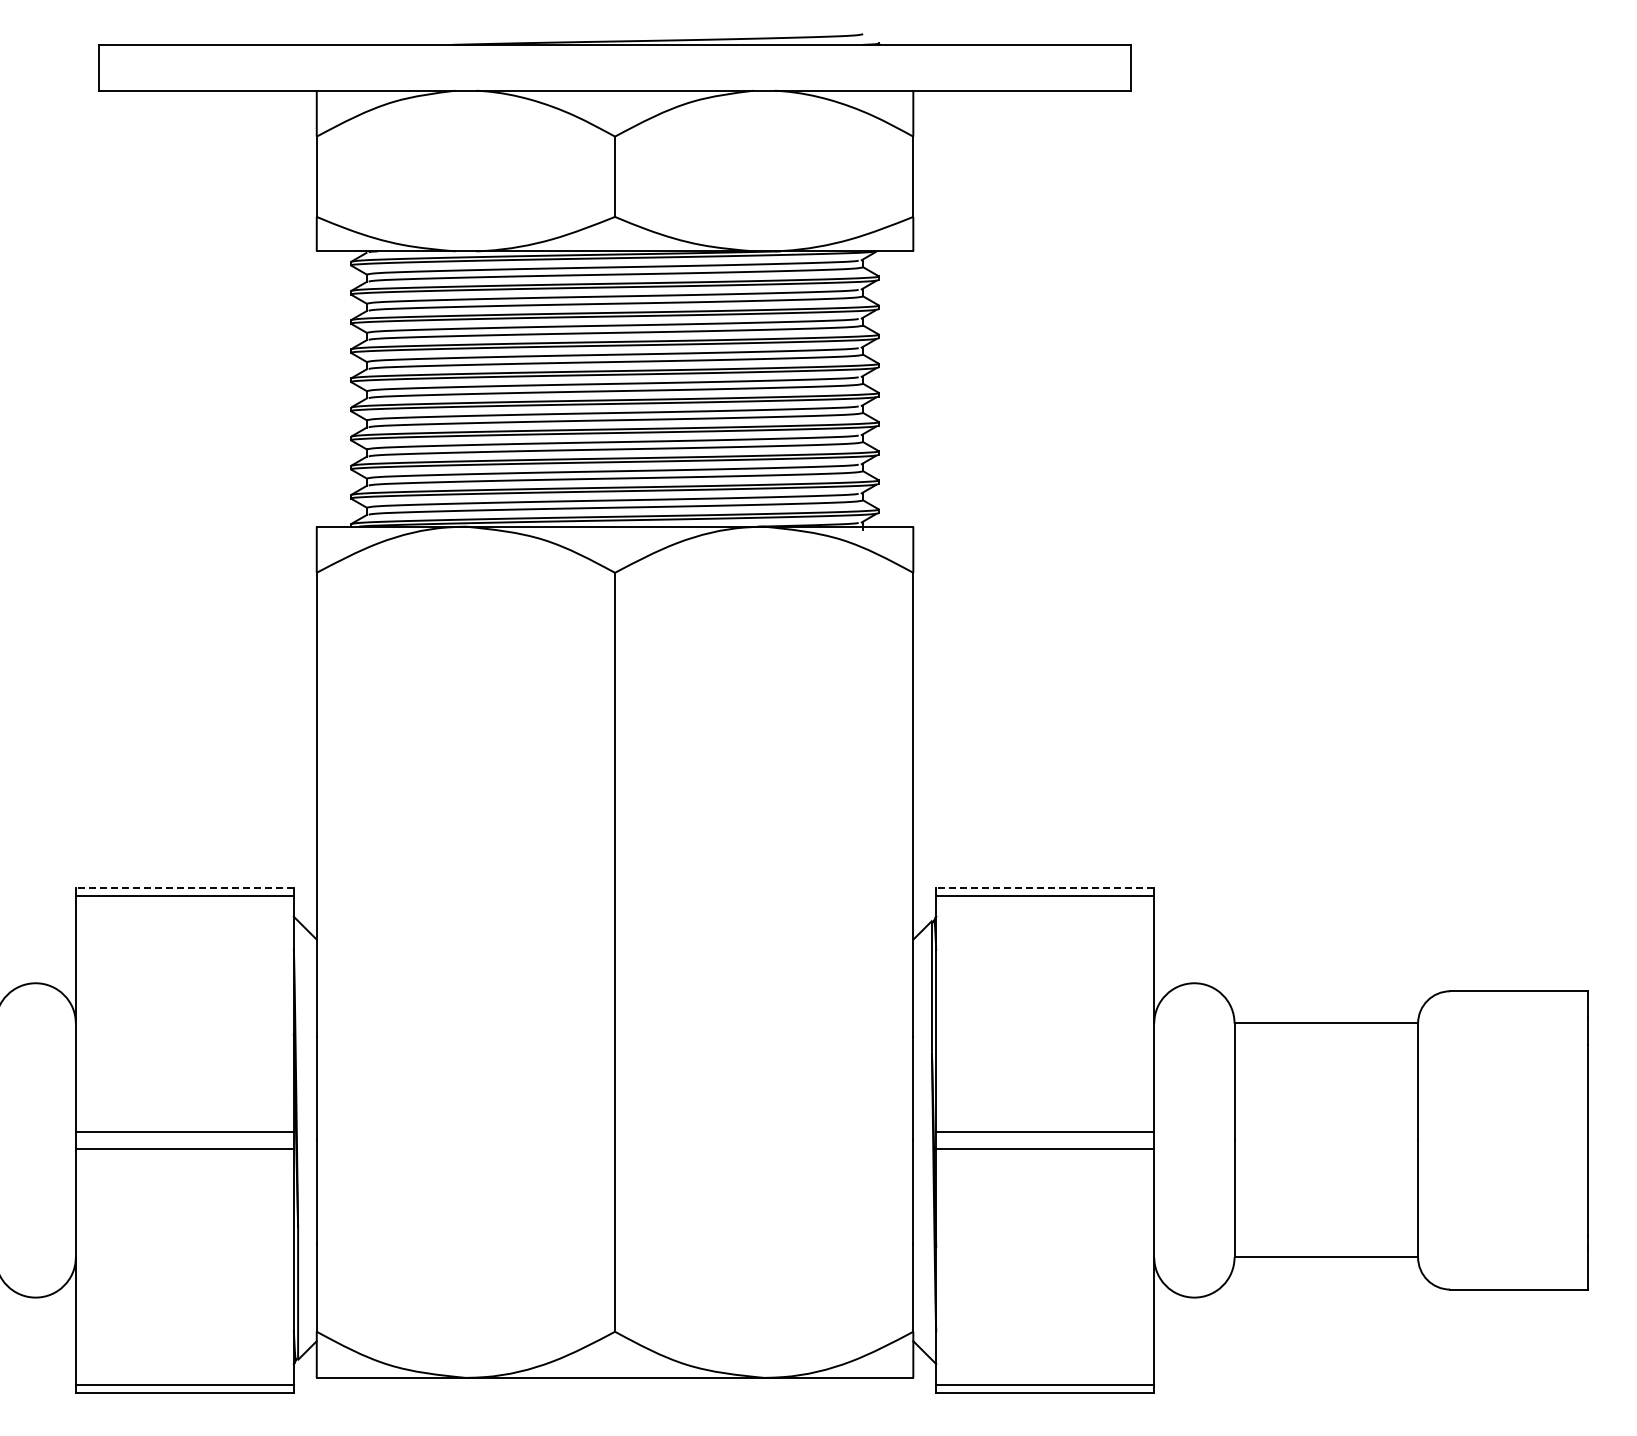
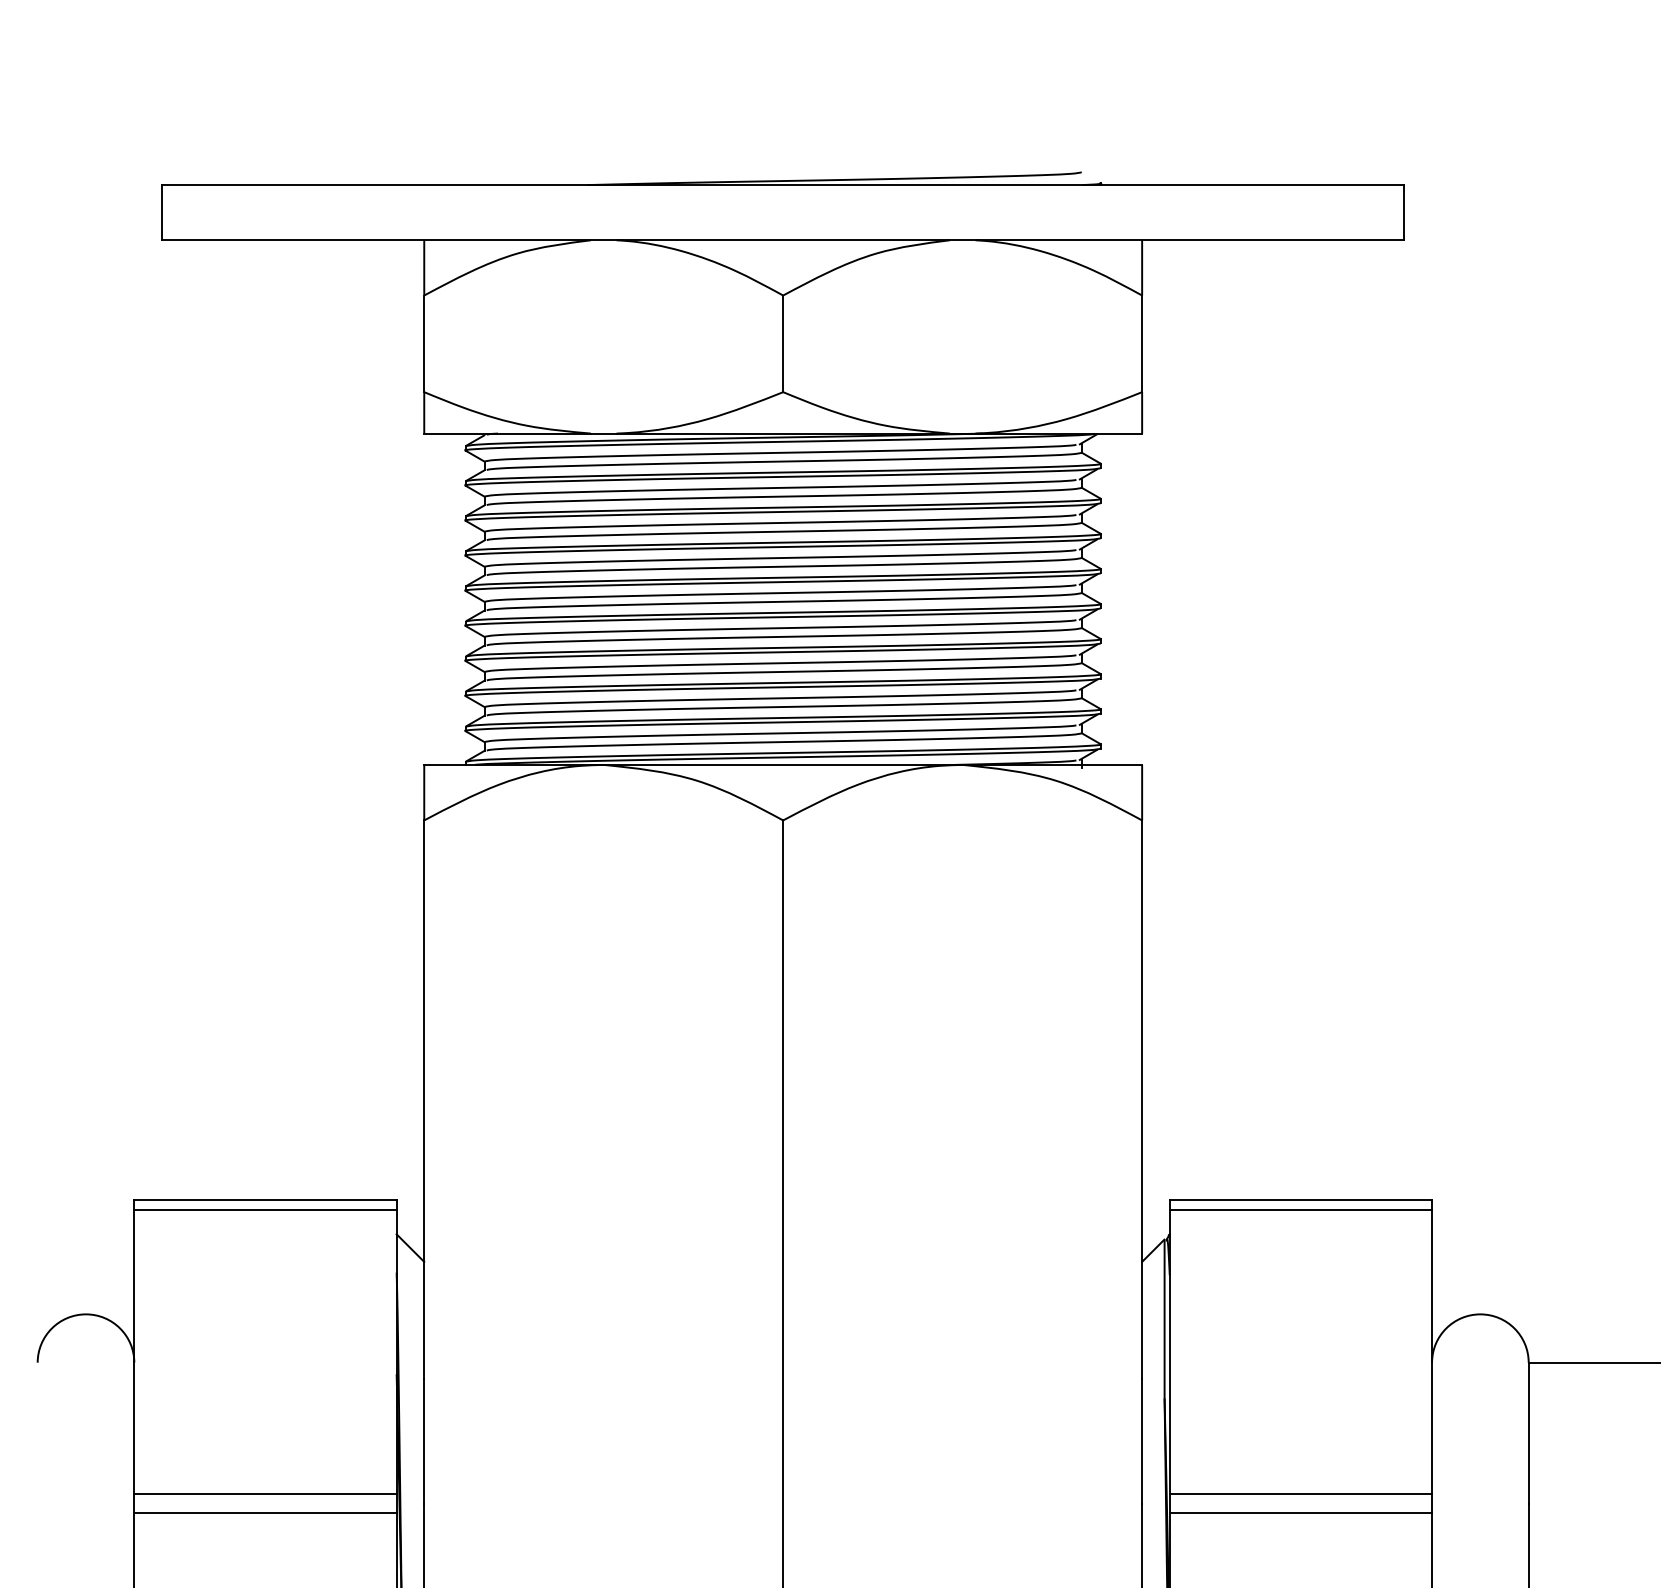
line: (184, 888) -> (265, 1200), dashed -> solid
line: (1045, 888) -> (1301, 1200), dashed -> solid

